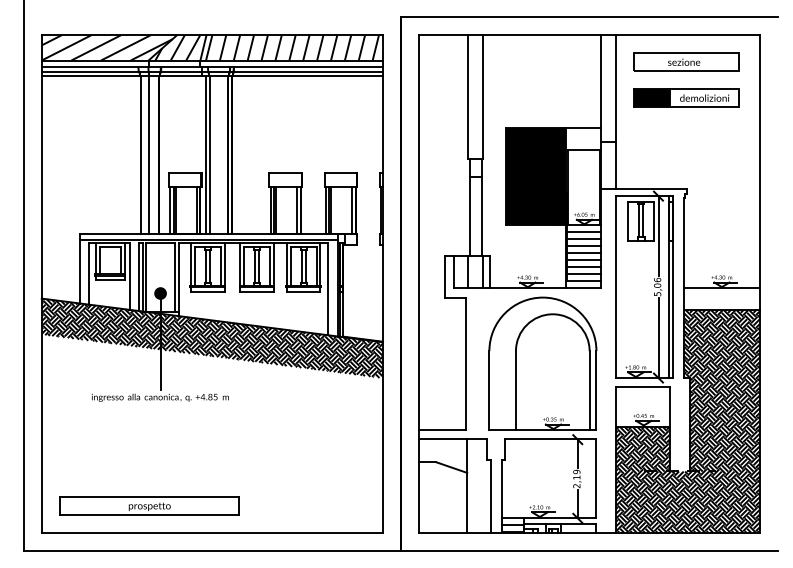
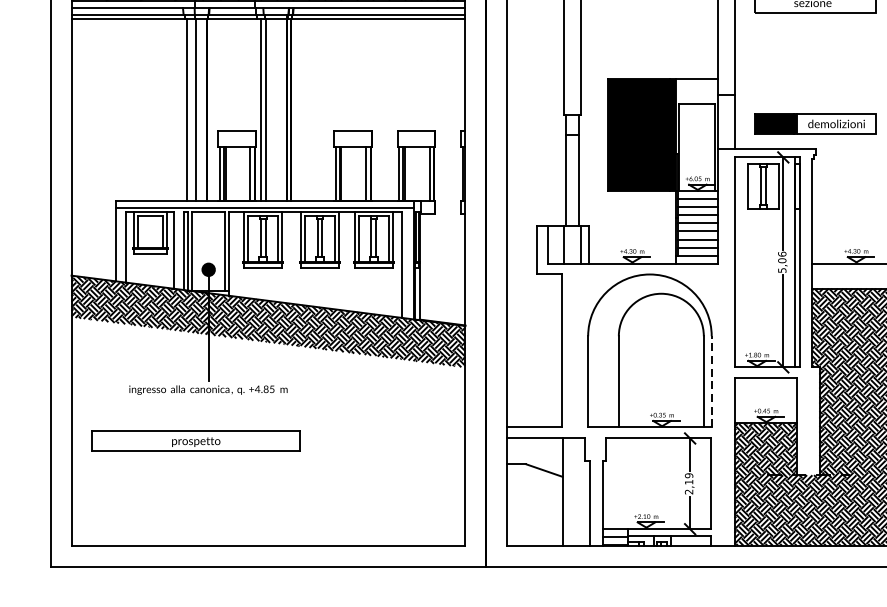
part: (686, 97) -> (815, 123), moved
line: (596, 390) -> (711, 381), solid -> dashed
part: (149, 505) -> (195, 440), moved

